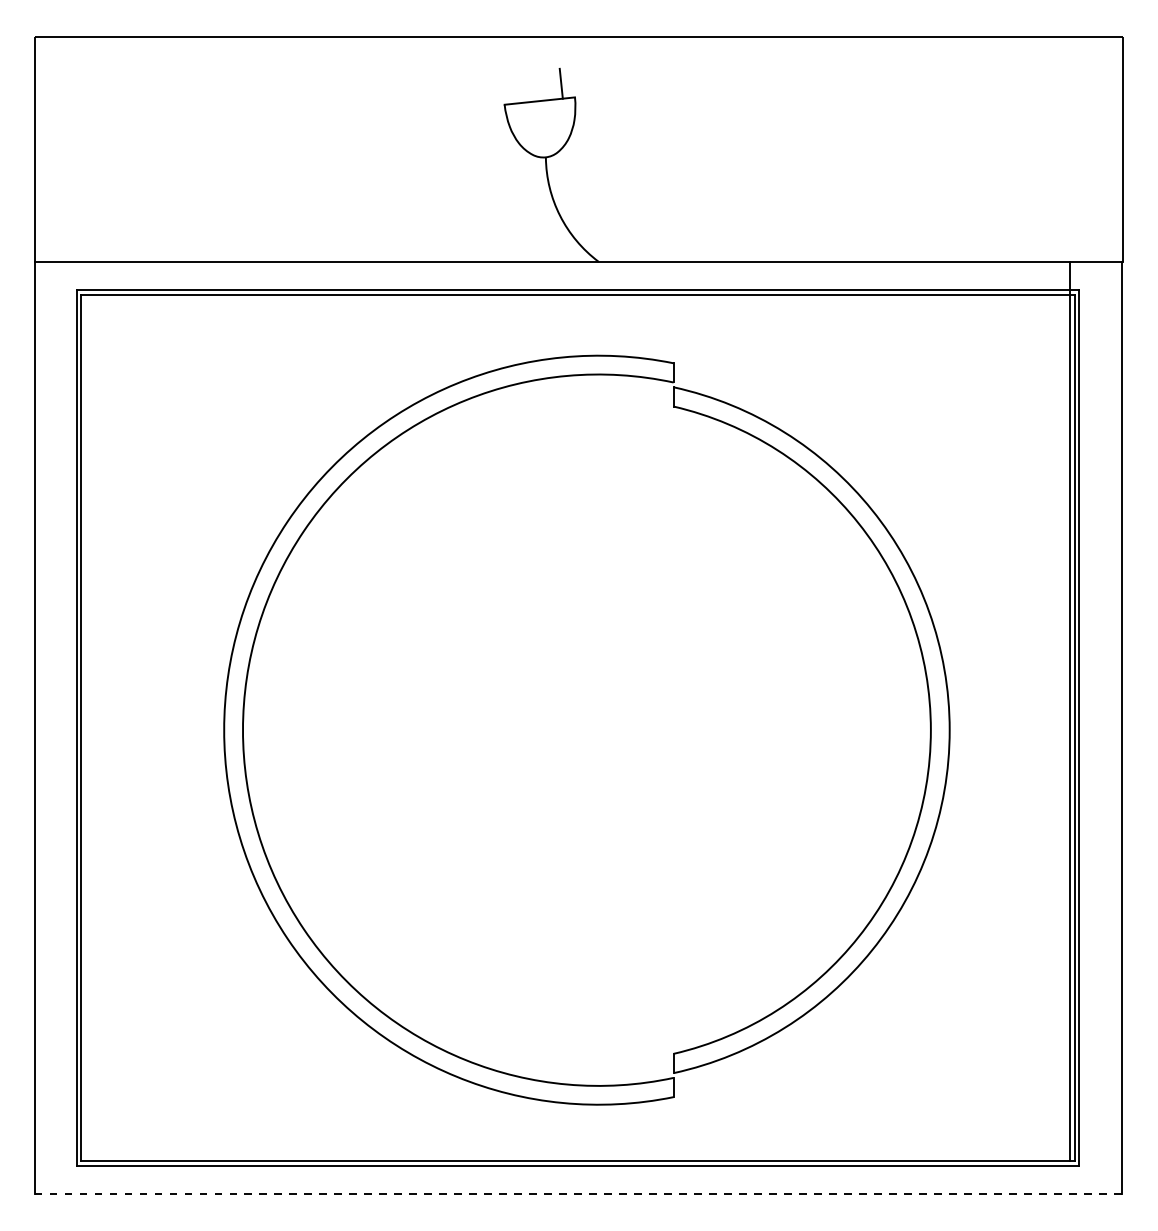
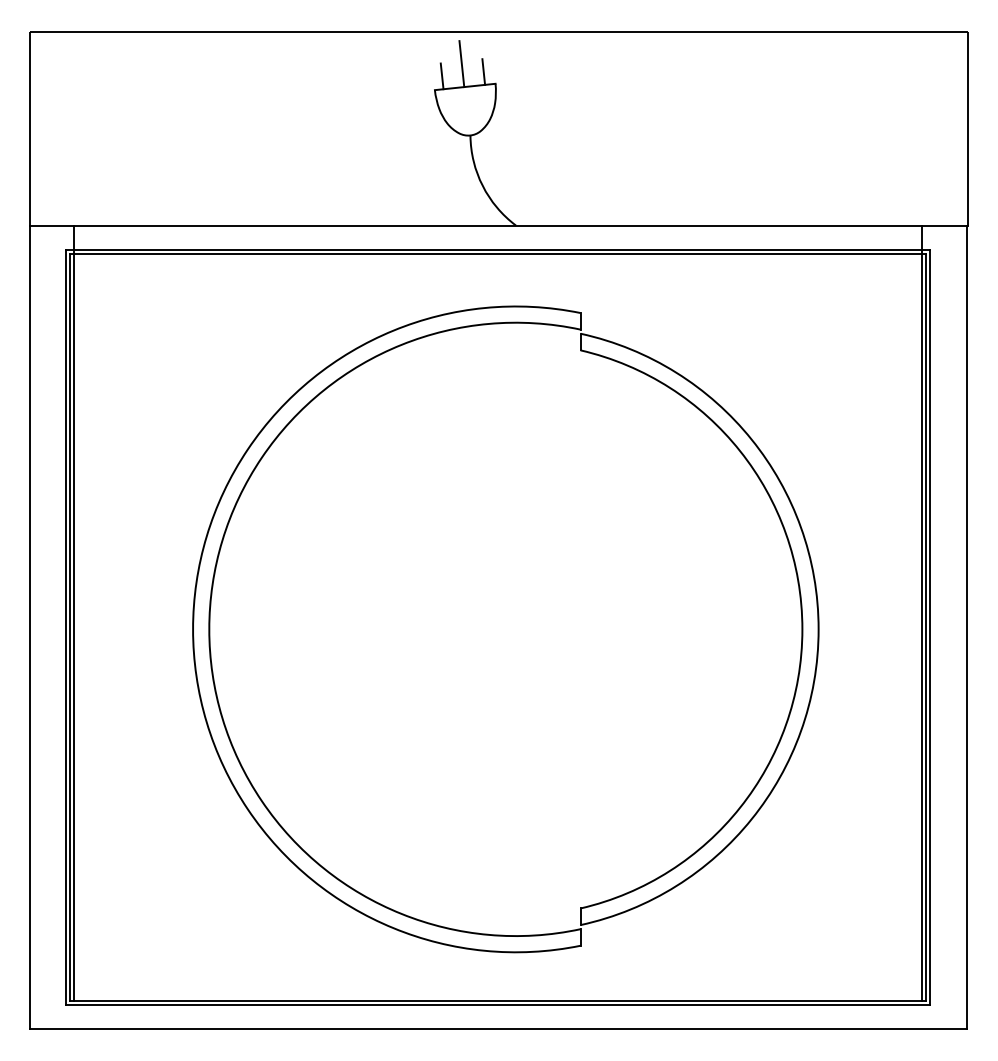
line: (535, 74) -> (461, 64), added
line: (512, 88) -> (441, 76), added
line: (86, 711) -> (74, 613), added
line: (578, 1194) -> (498, 1029), dashed -> solid

